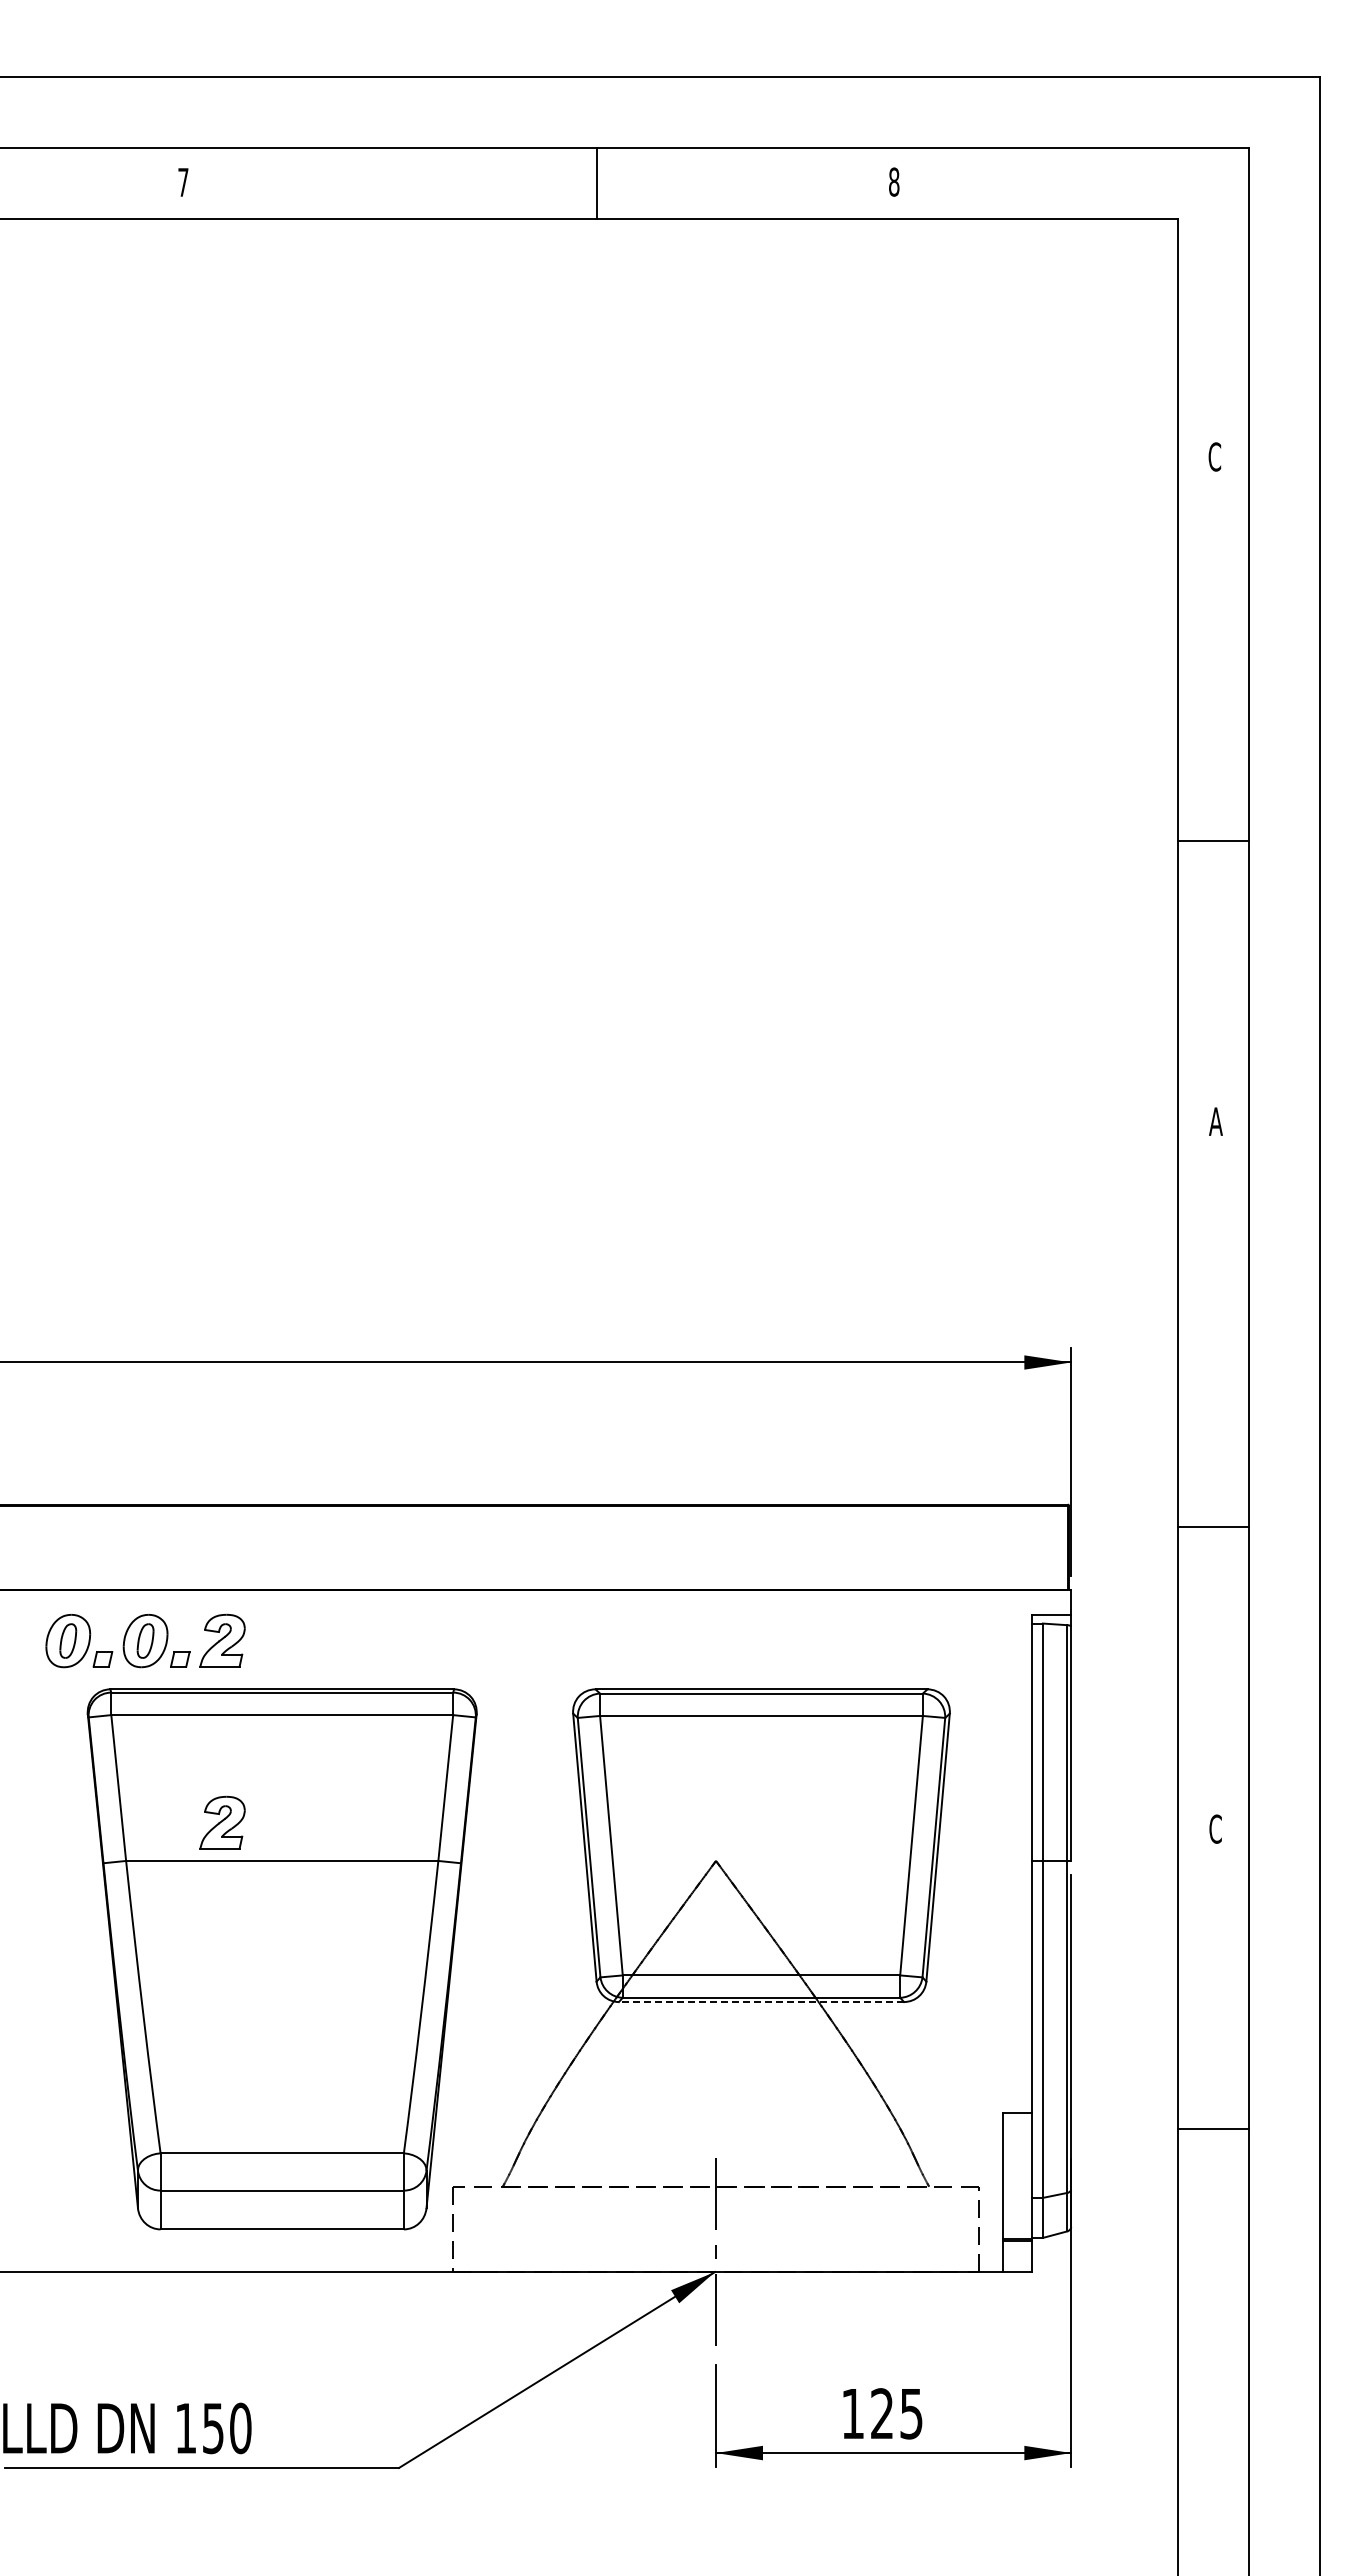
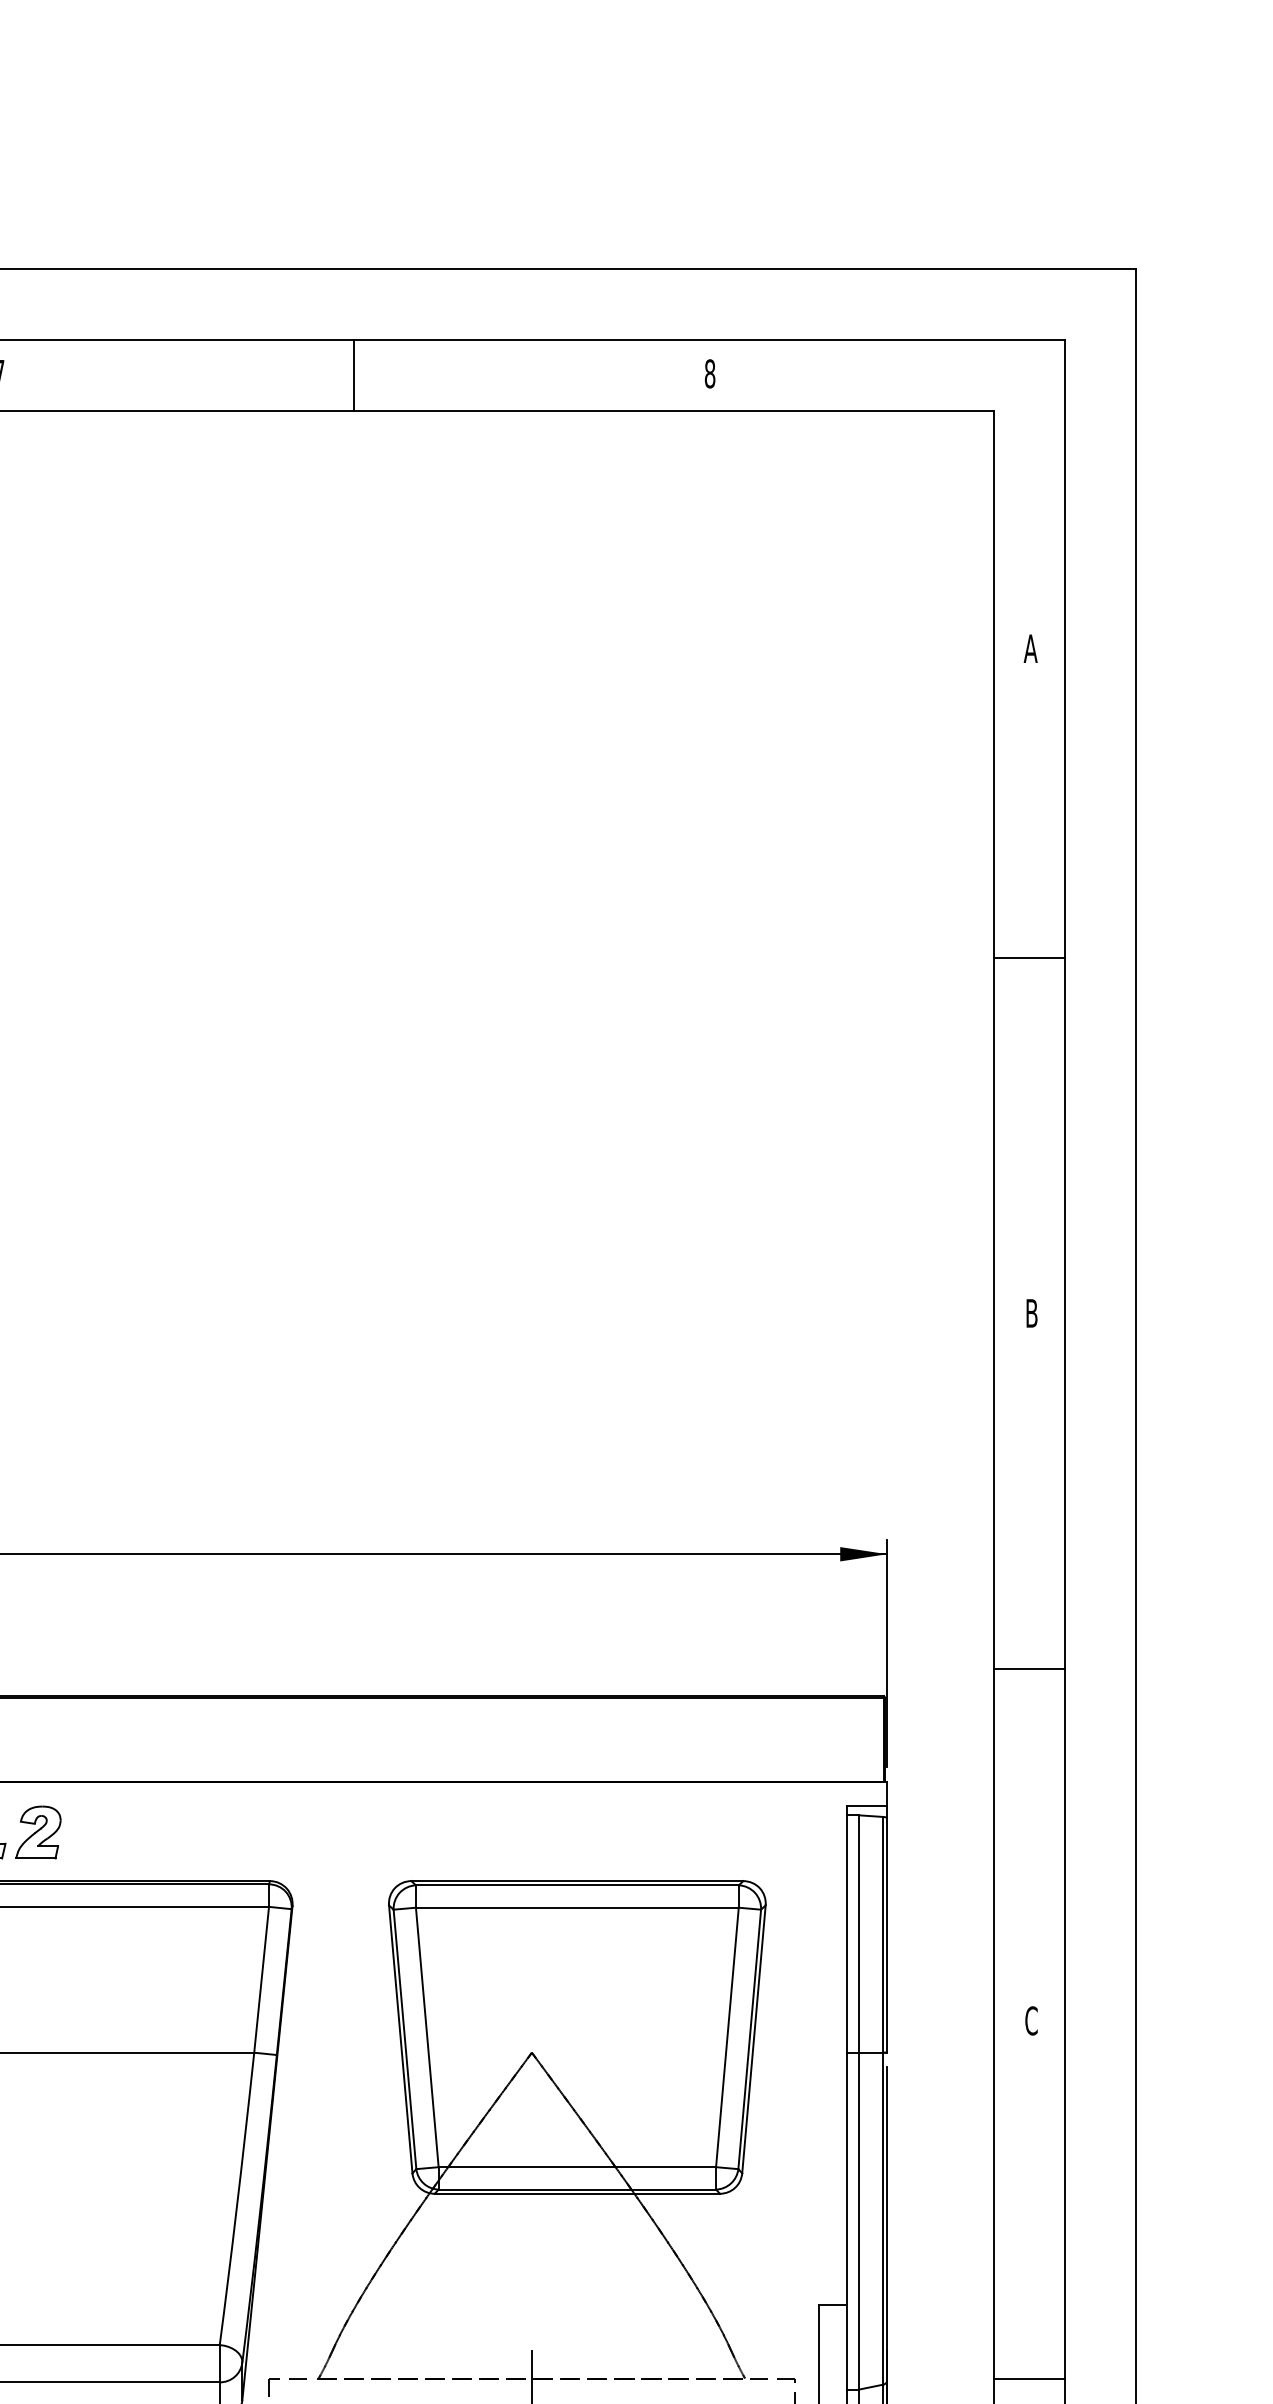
line: (597, 183) -> (354, 375), moved
text: (1214, 456) -> (1030, 648), C -> A
line: (1213, 840) -> (1029, 958), moved
text: (1215, 1121) -> (1031, 1313), A -> B
line: (1213, 1527) -> (1029, 1669), moved
part: (222, 1822) -> (38, 2014), removed
line: (761, 2002) -> (577, 2194), dashed -> solid
line: (1213, 2128) -> (1029, 2379), moved

